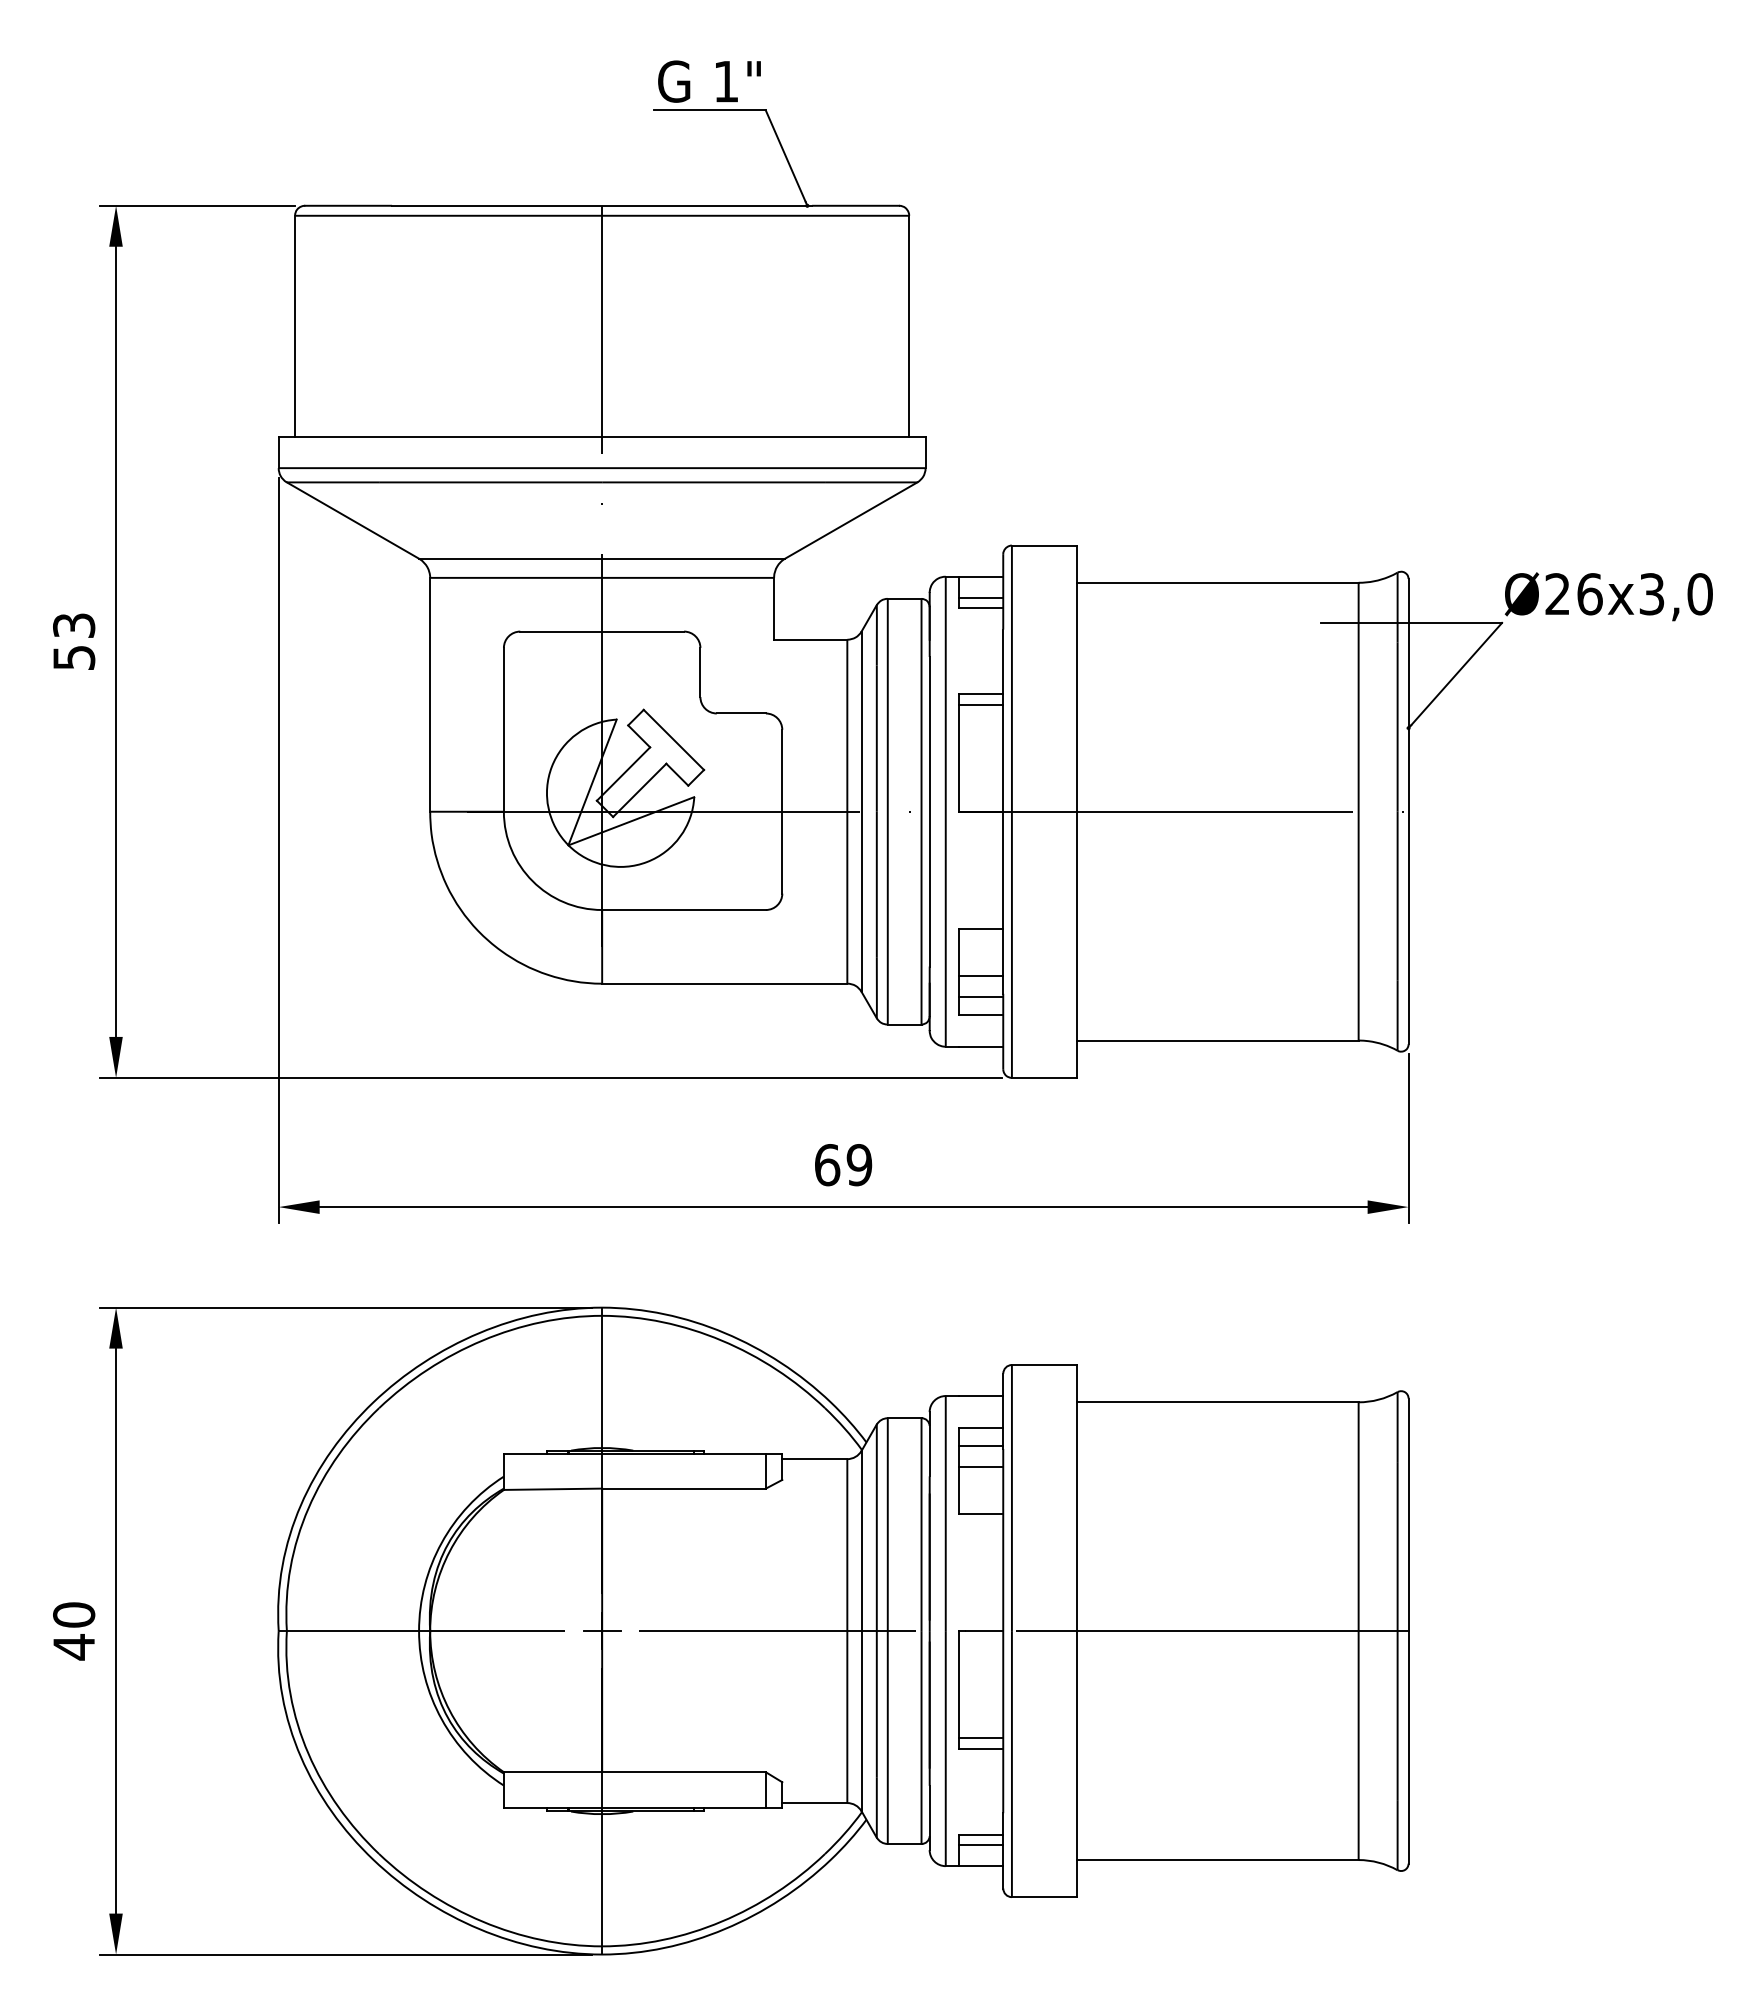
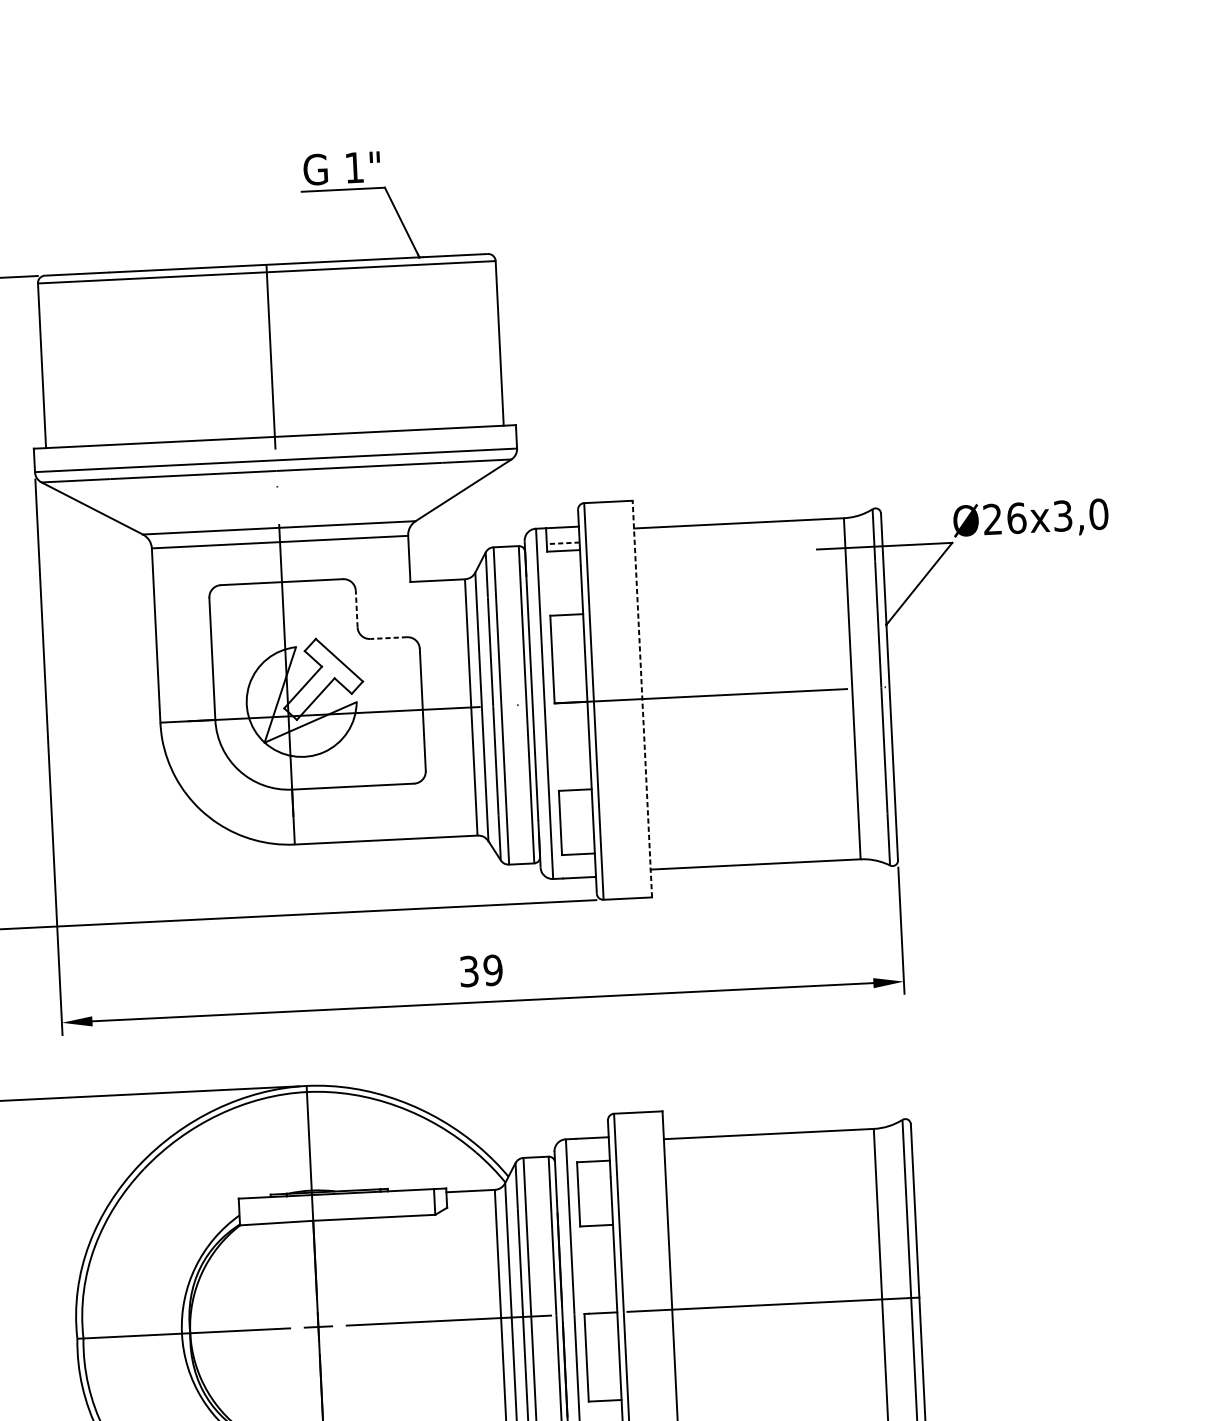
line: (980, 598) -> (562, 543), solid -> dashed
line: (700, 672) -> (356, 609), solid -> dashed
line: (981, 704) -> (567, 622), removed
line: (741, 713) -> (388, 638), solid -> dashed
line: (1076, 811) -> (642, 698), solid -> dashed
line: (981, 975) -> (577, 824), removed
line: (981, 996) -> (577, 840), removed
text: (827, 1165) -> (469, 971), 69 -> 39
line: (981, 1446) -> (594, 1175), removed
line: (981, 1467) -> (595, 1191), removed
line: (981, 1738) -> (605, 1393), removed

